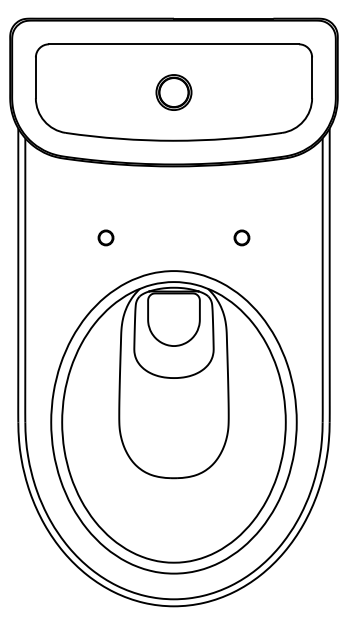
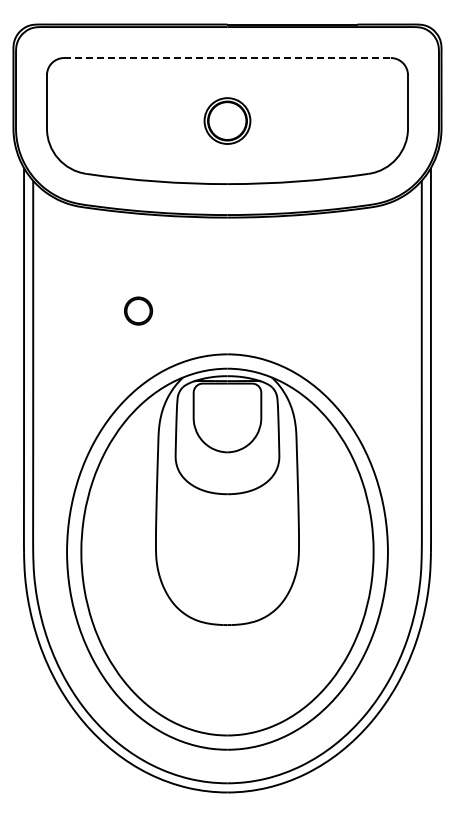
line: (174, 44) -> (227, 58), solid -> dashed
circle: (105, 237) -> (138, 310), size x1.4
circle: (241, 237) -> (315, 310), removed

